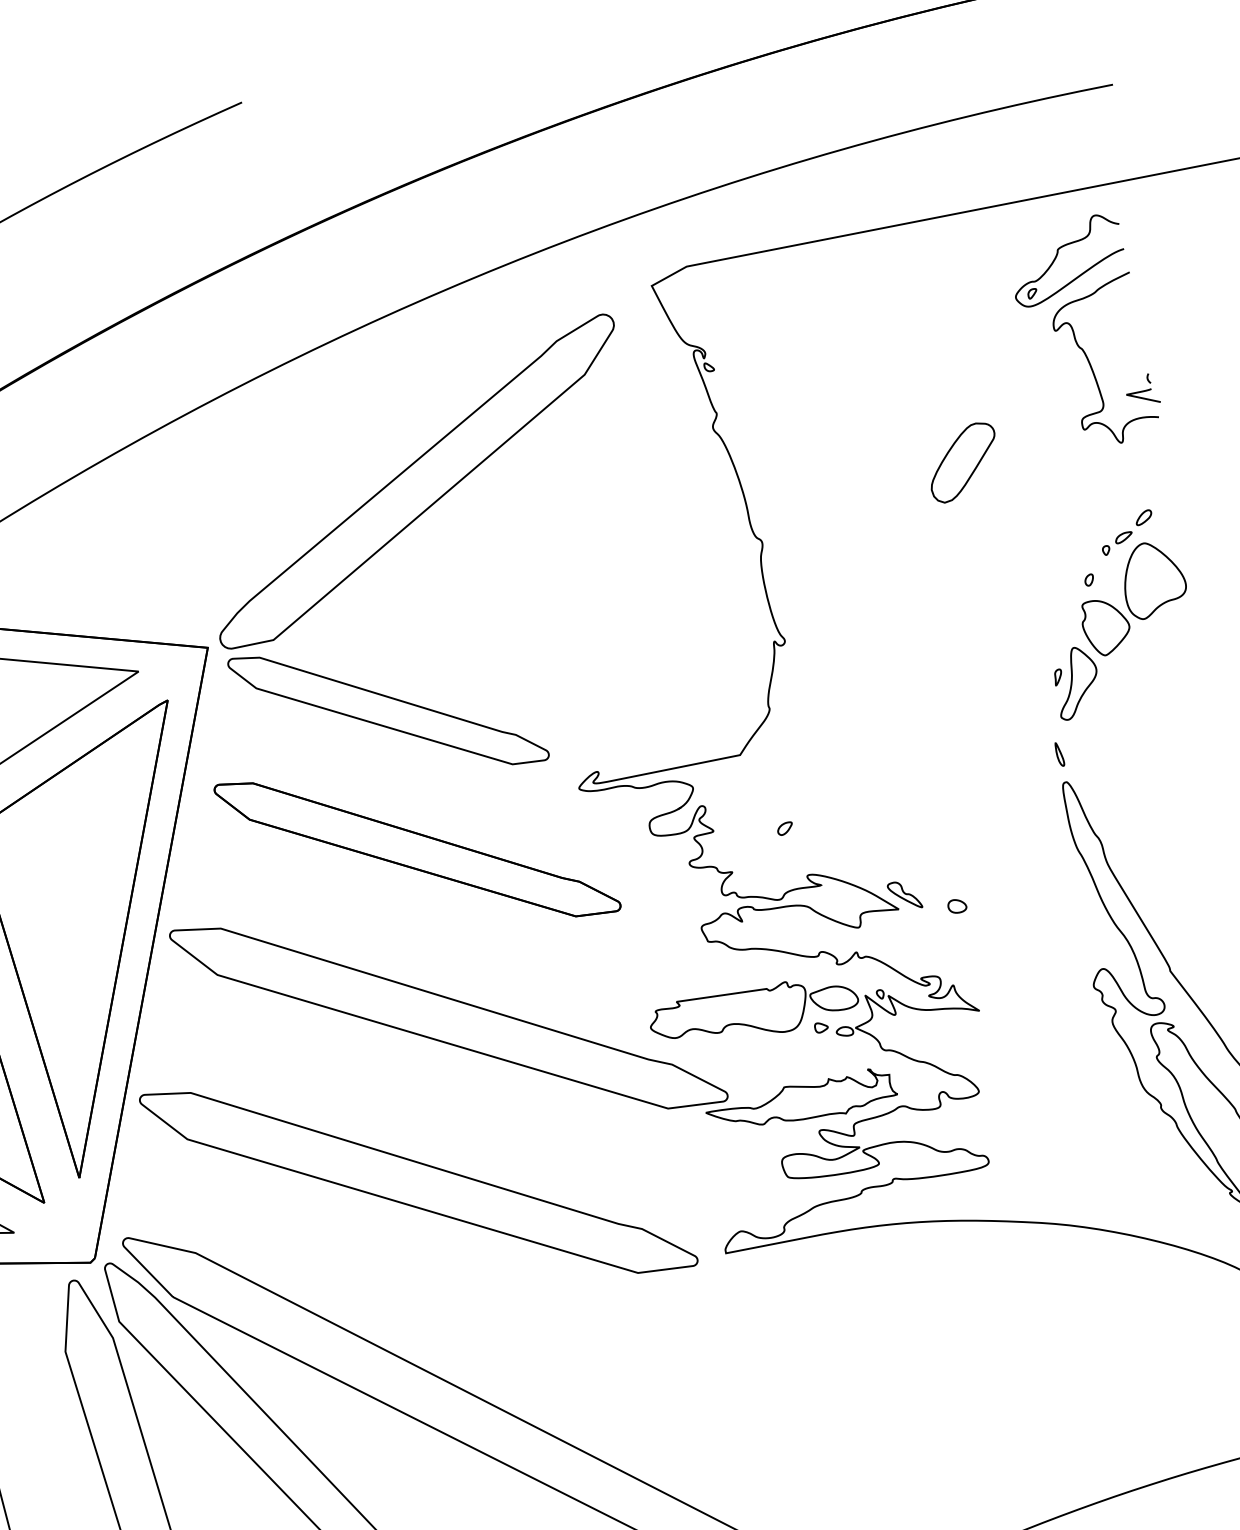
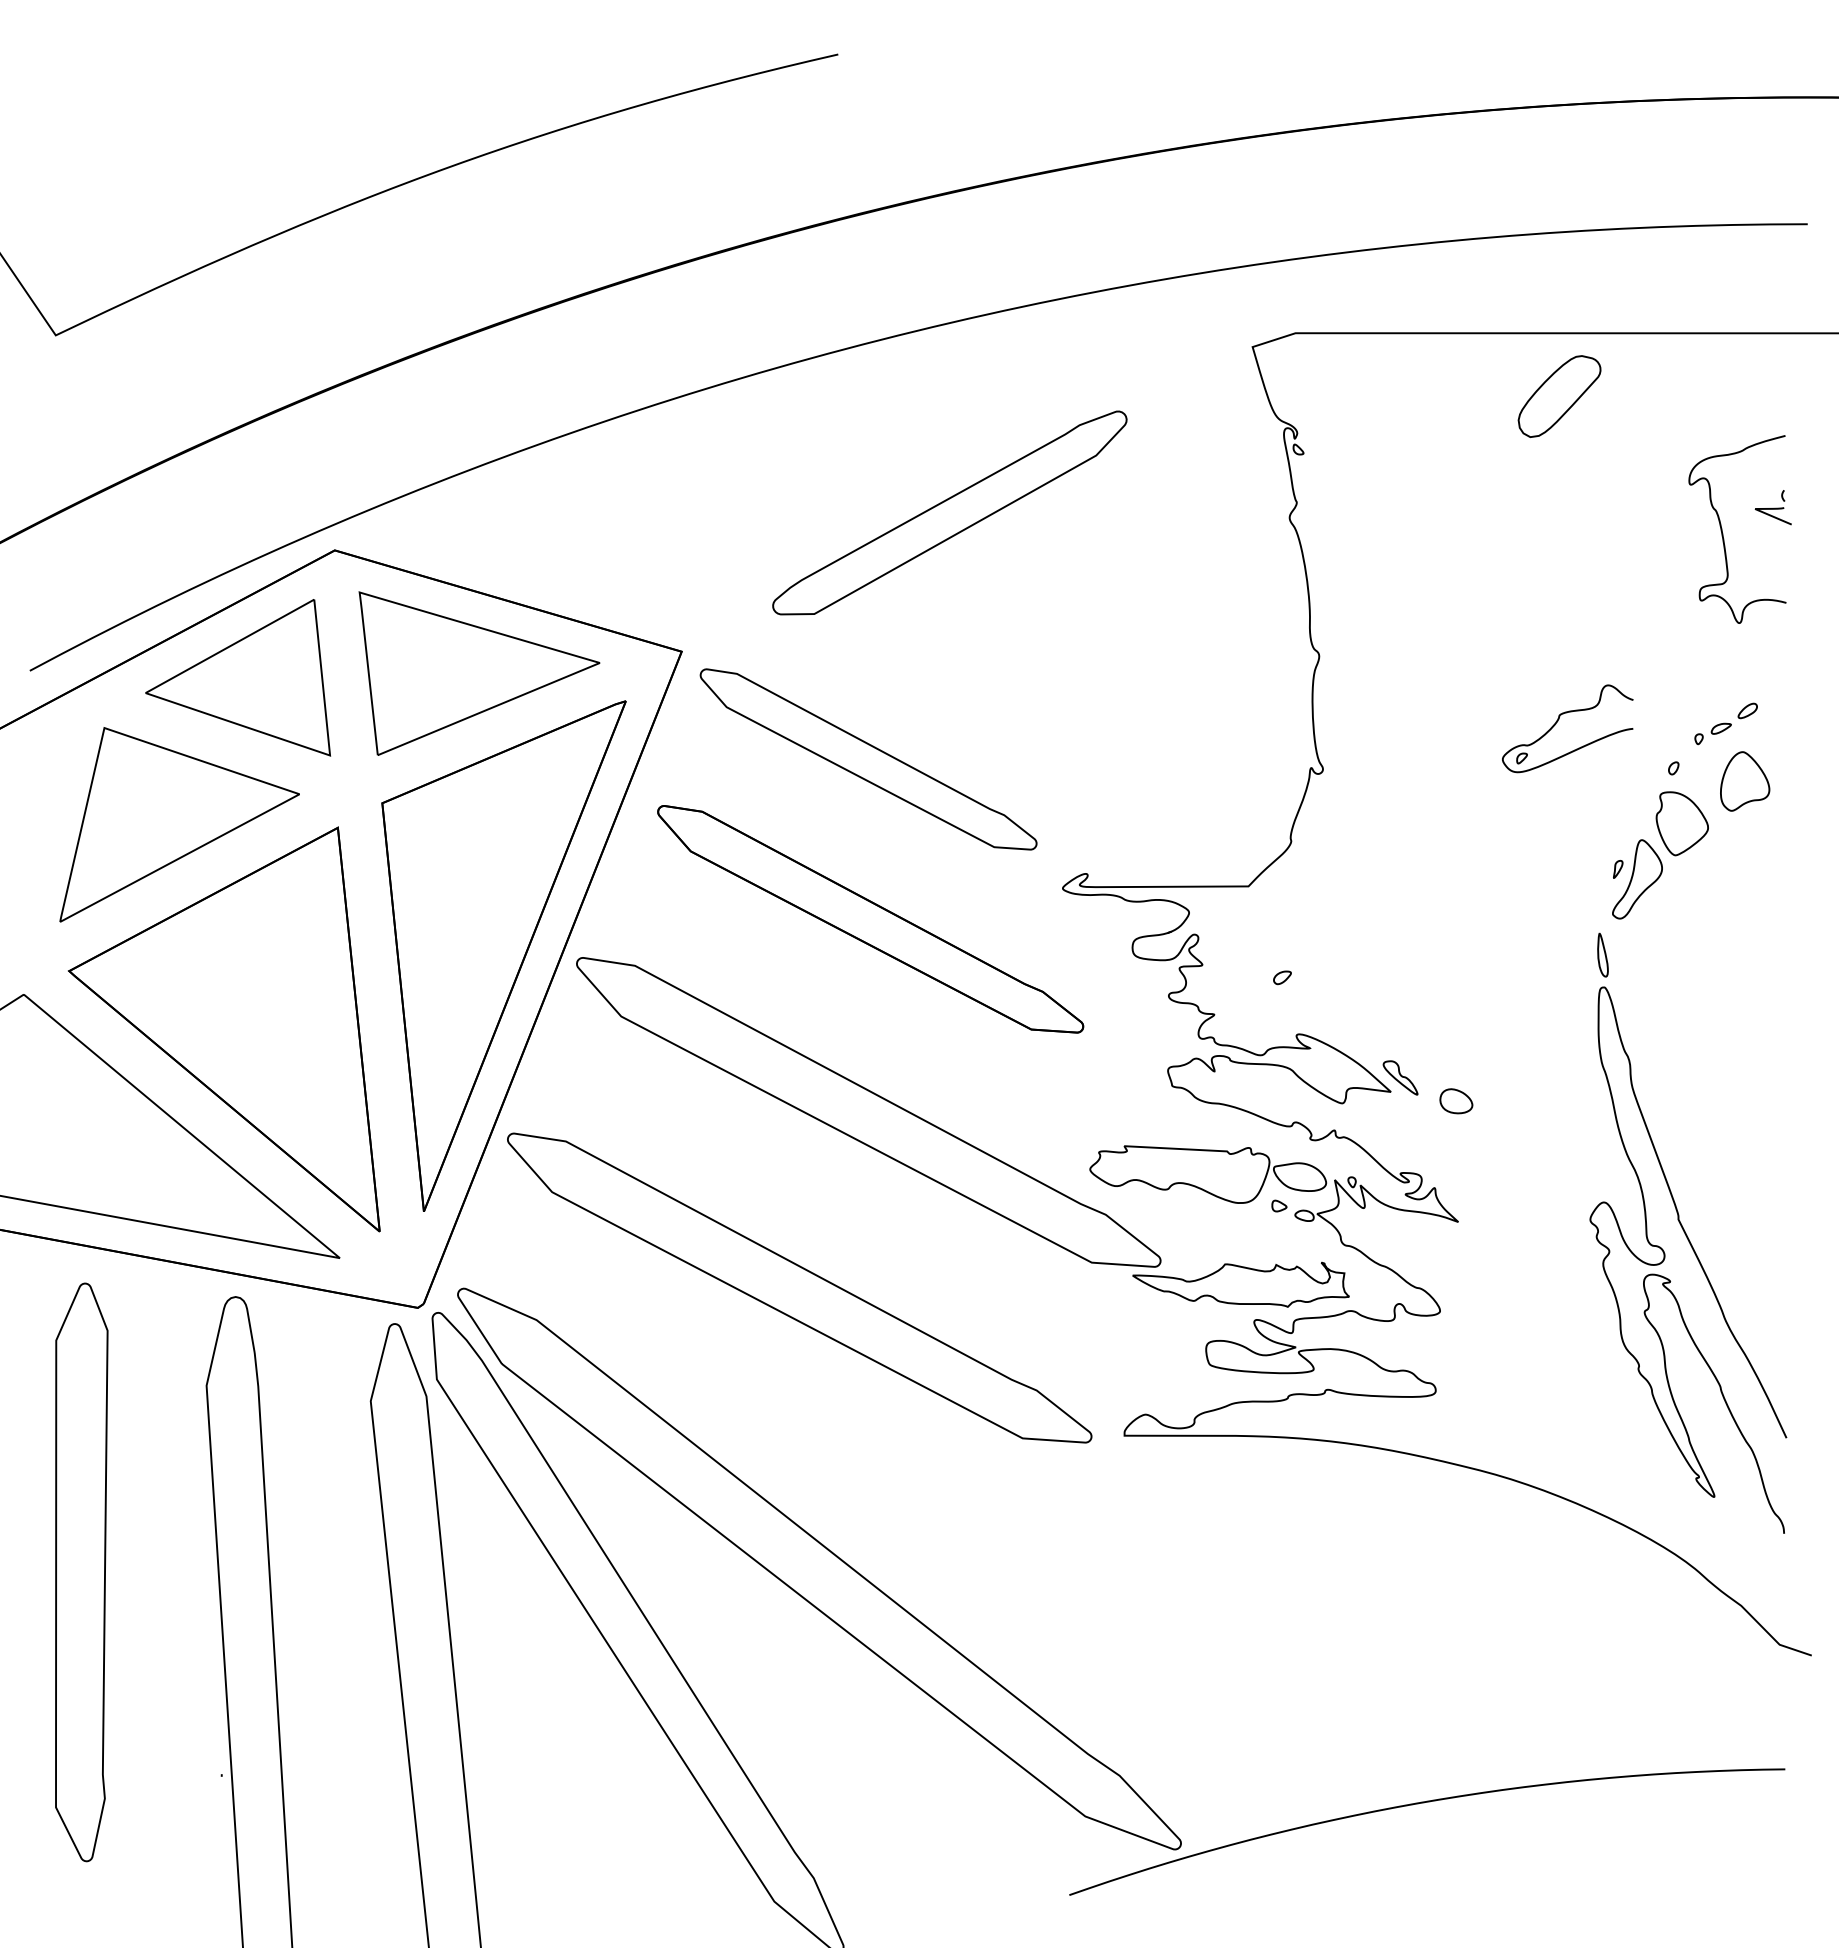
part: (1057, 255) -> (1558, 721), moved
part: (1141, 390) -> (1772, 507), moved
part: (963, 462) -> (1559, 396), moved
part: (416, 481) -> (949, 512), size x0.7
part: (1153, 579) -> (1744, 781), size x0.7
part: (1059, 754) -> (1602, 955), size x1.6
part: (957, 905) -> (1456, 1100), size x1.6

